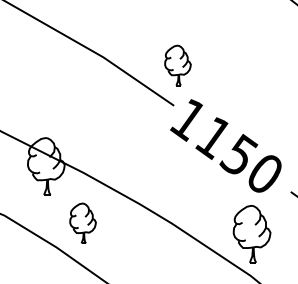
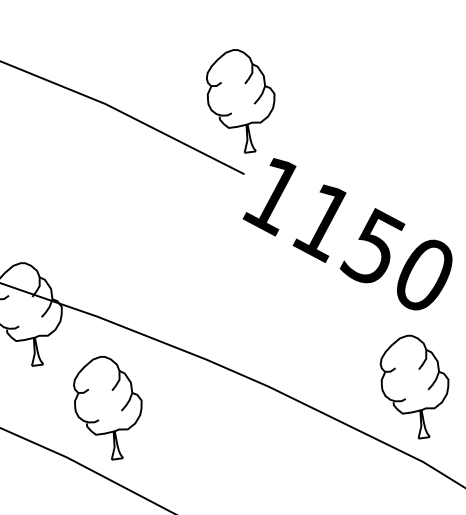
part: (177, 65) -> (240, 100), size x1.43
part: (82, 223) -> (107, 408), size x1.43

